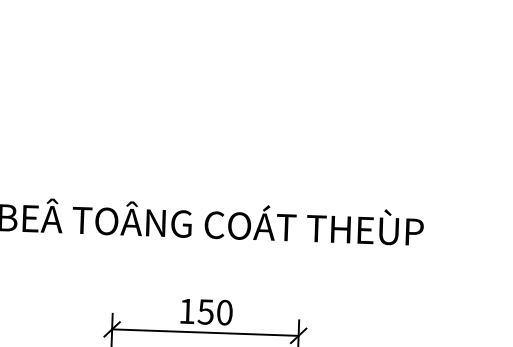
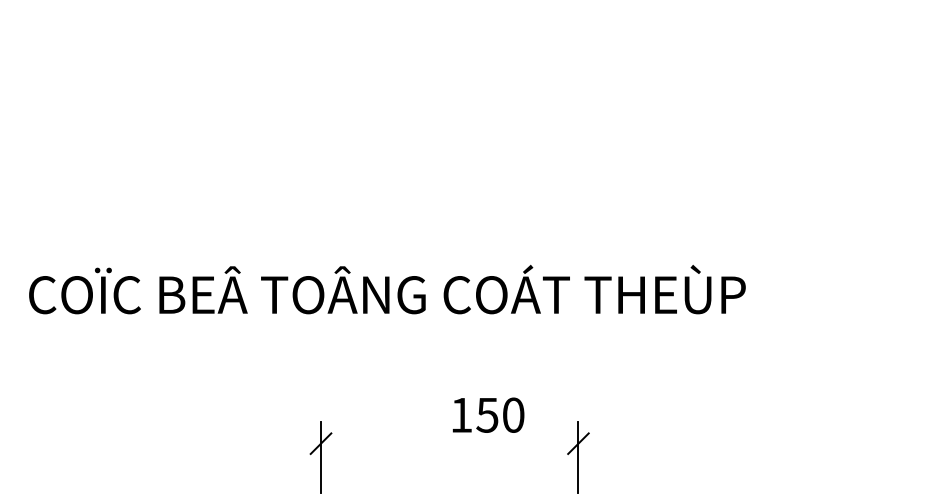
text: (206, 311) -> (488, 414), moved
line: (205, 332) -> (449, 443), removed

